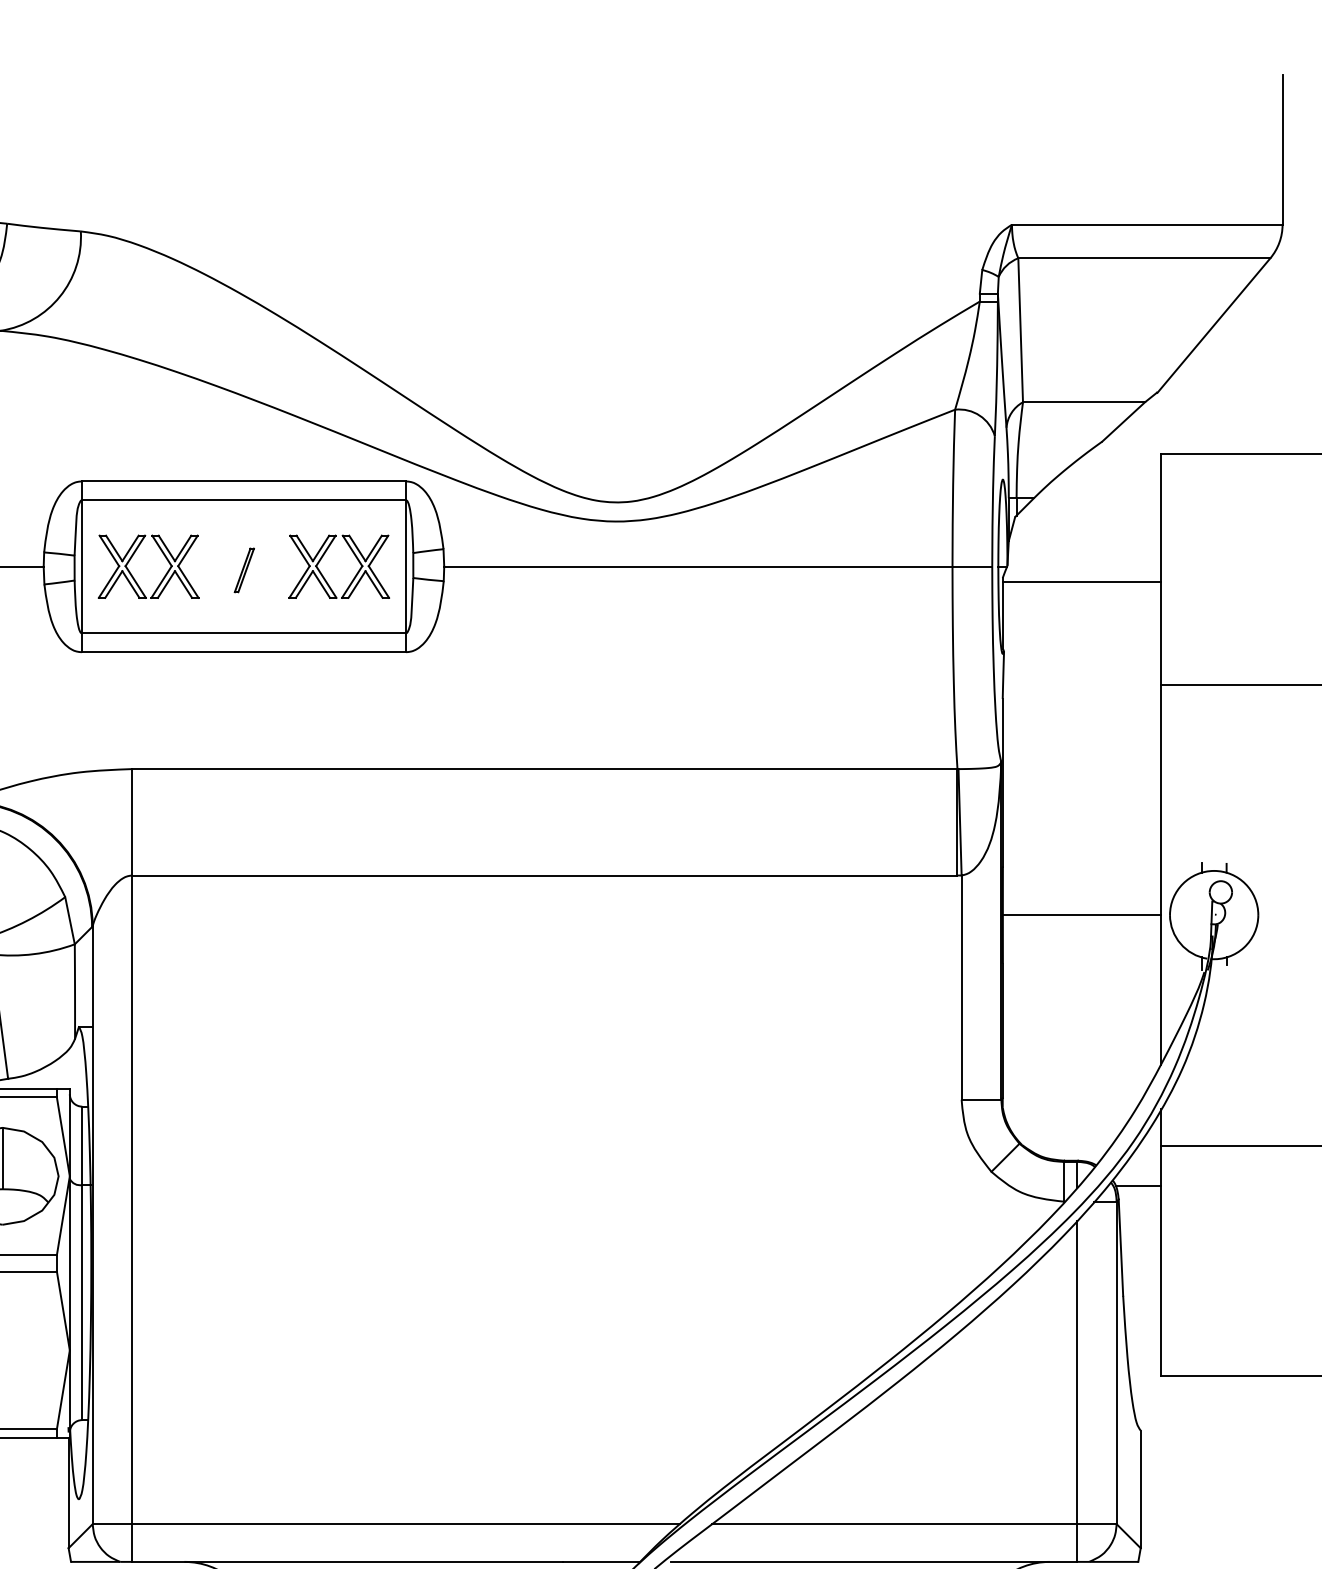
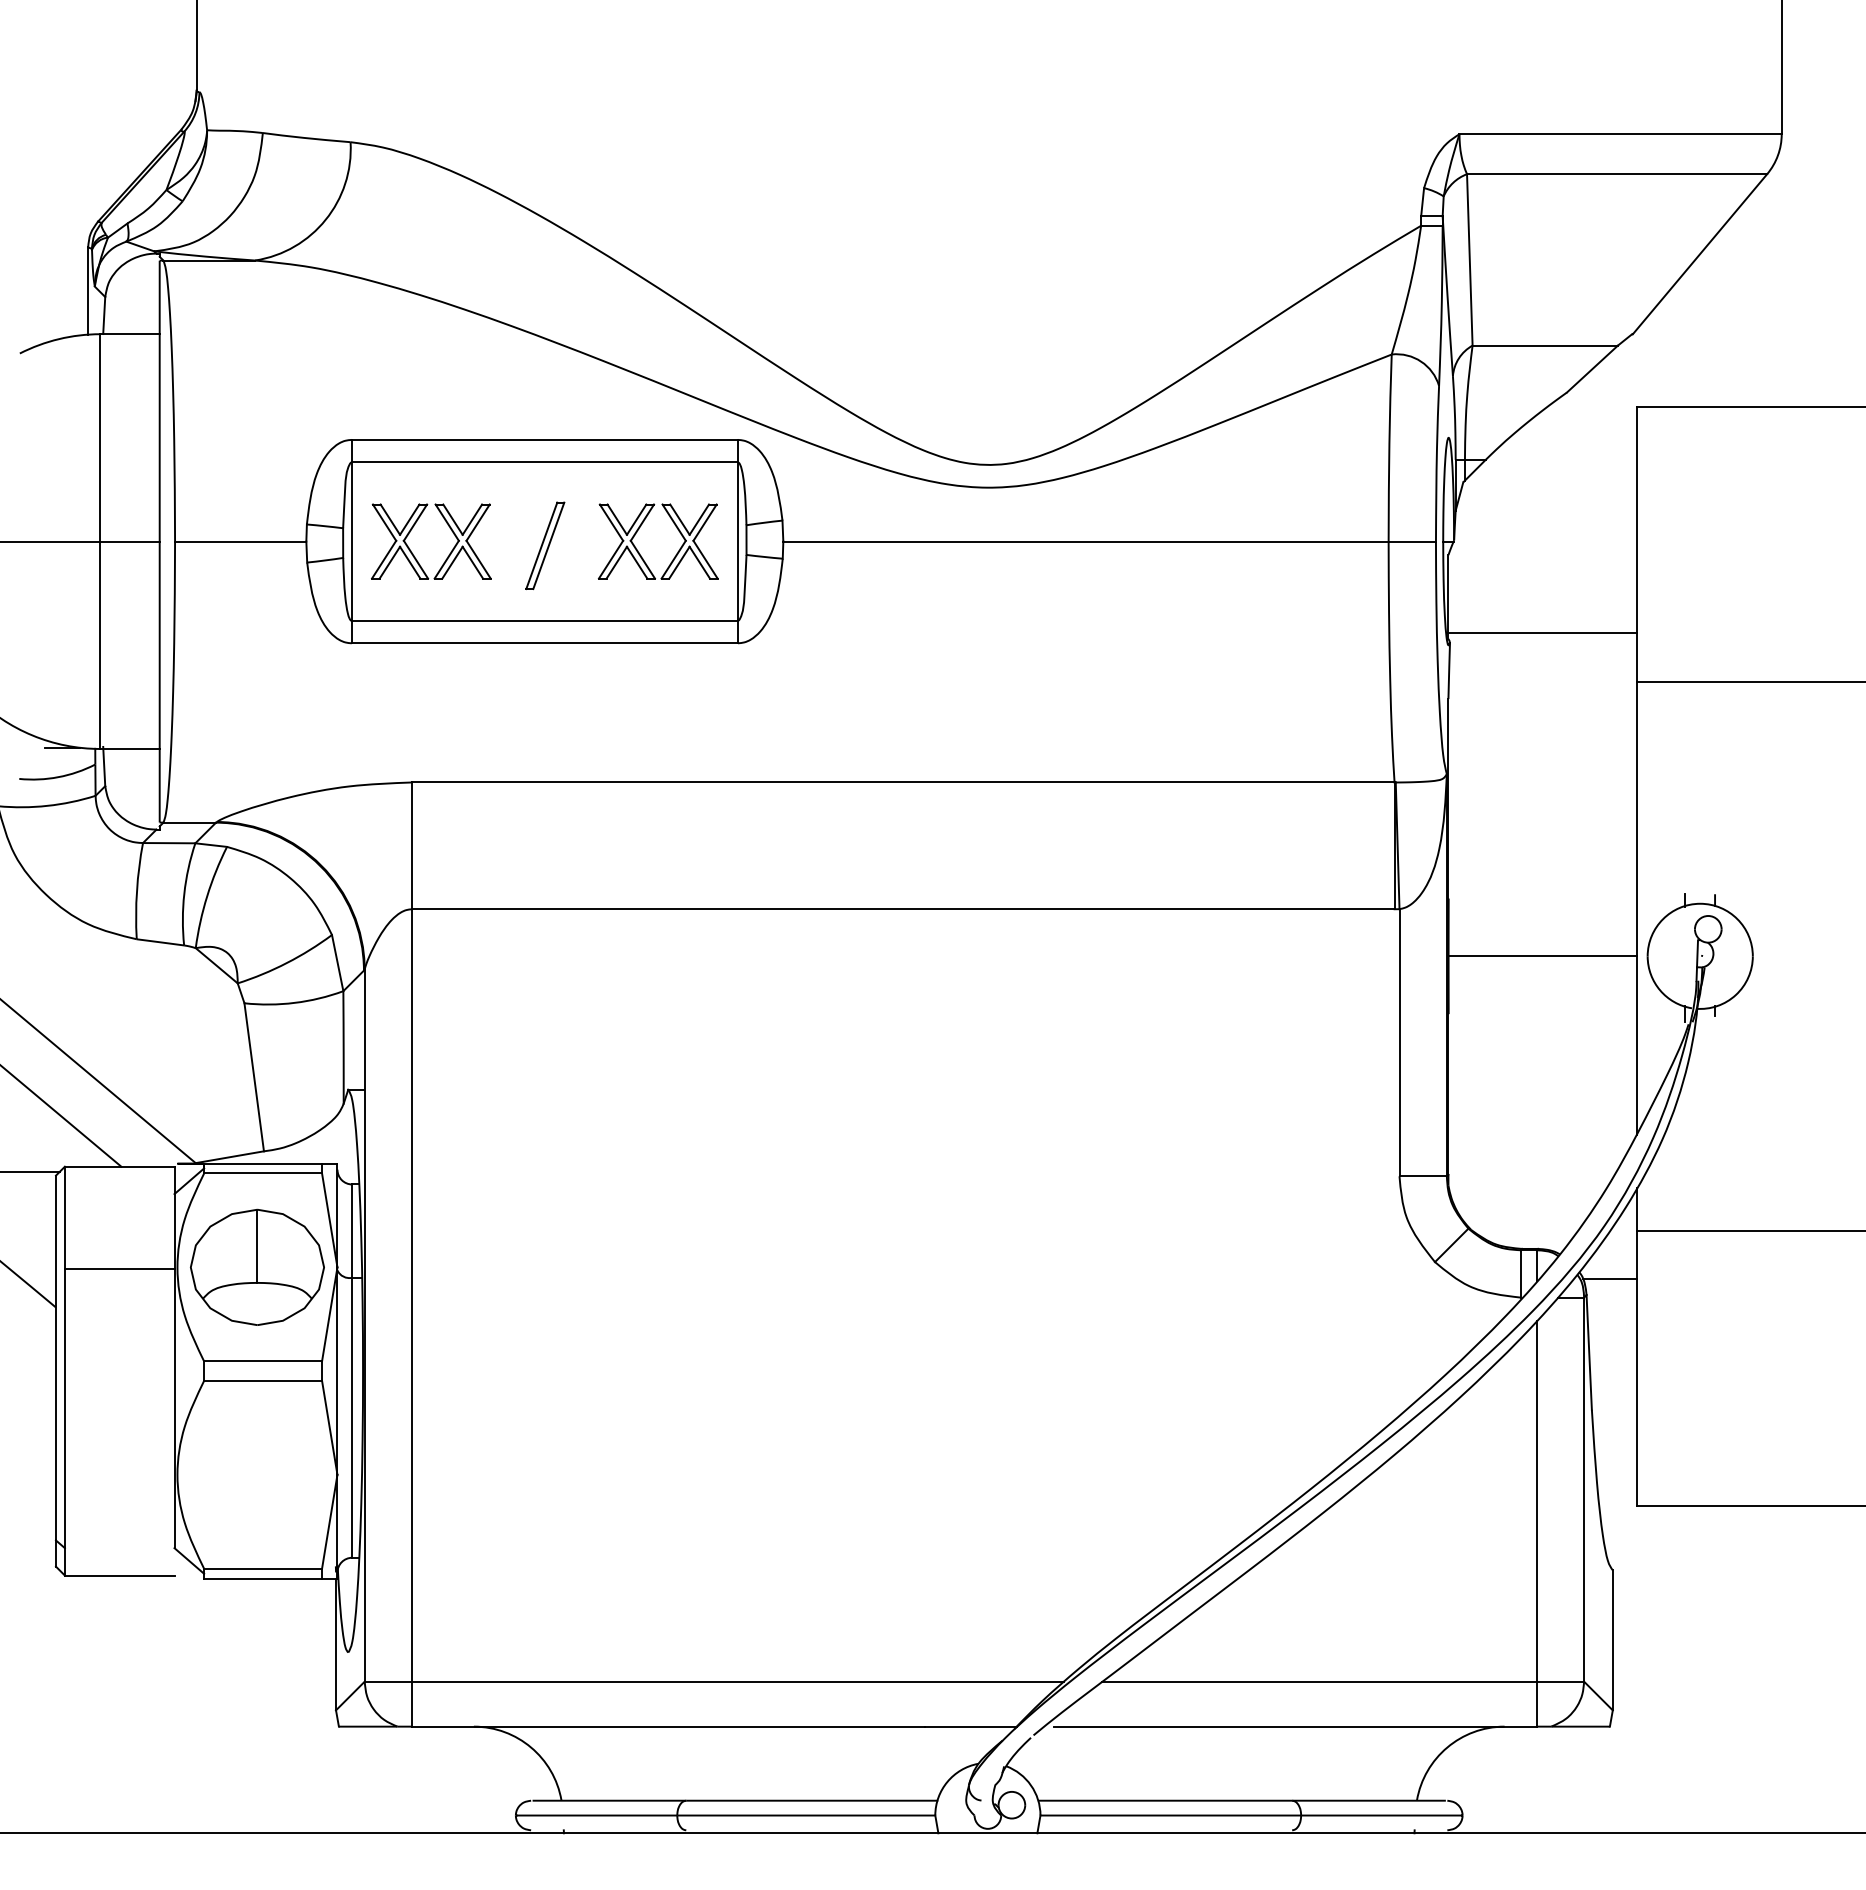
part: (244, 570) -> (545, 545), size x1.67
line: (1081, 581) -> (1542, 633), moved

